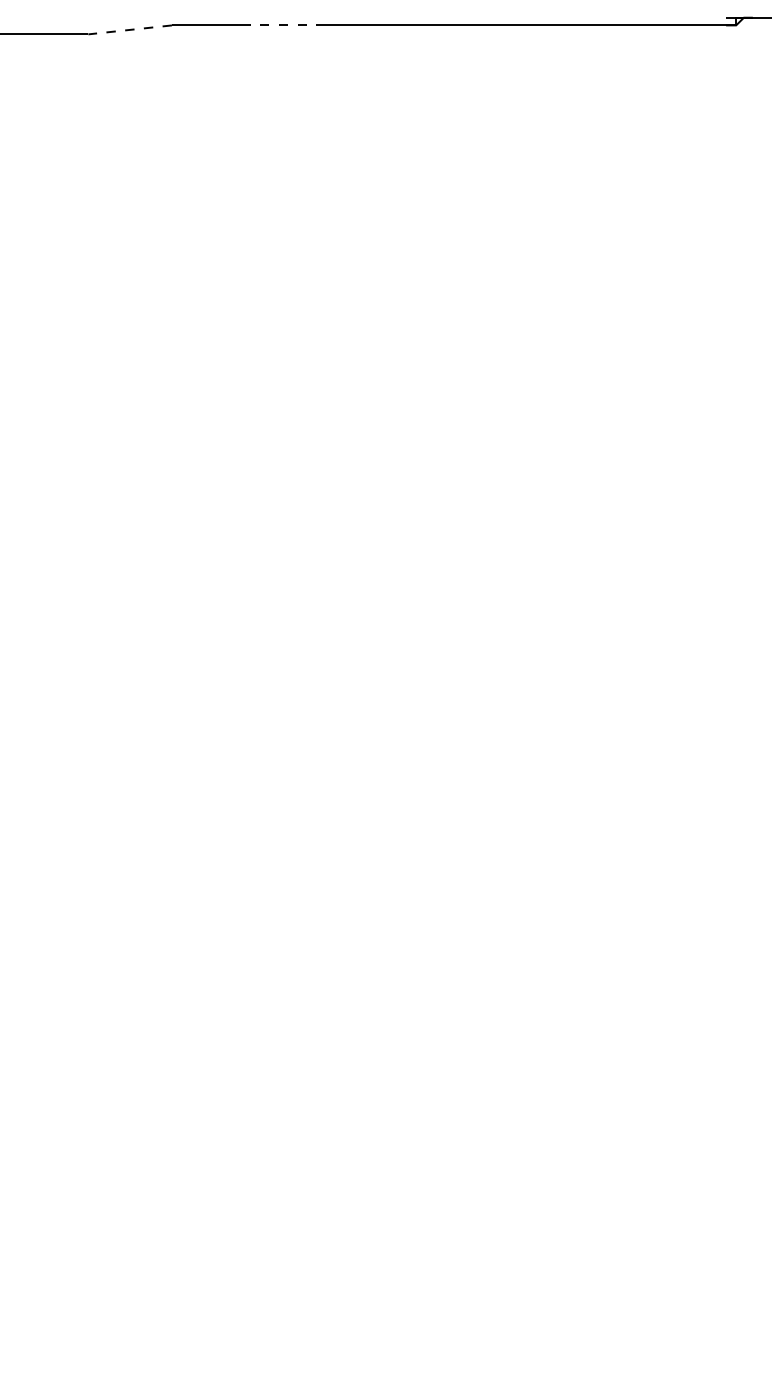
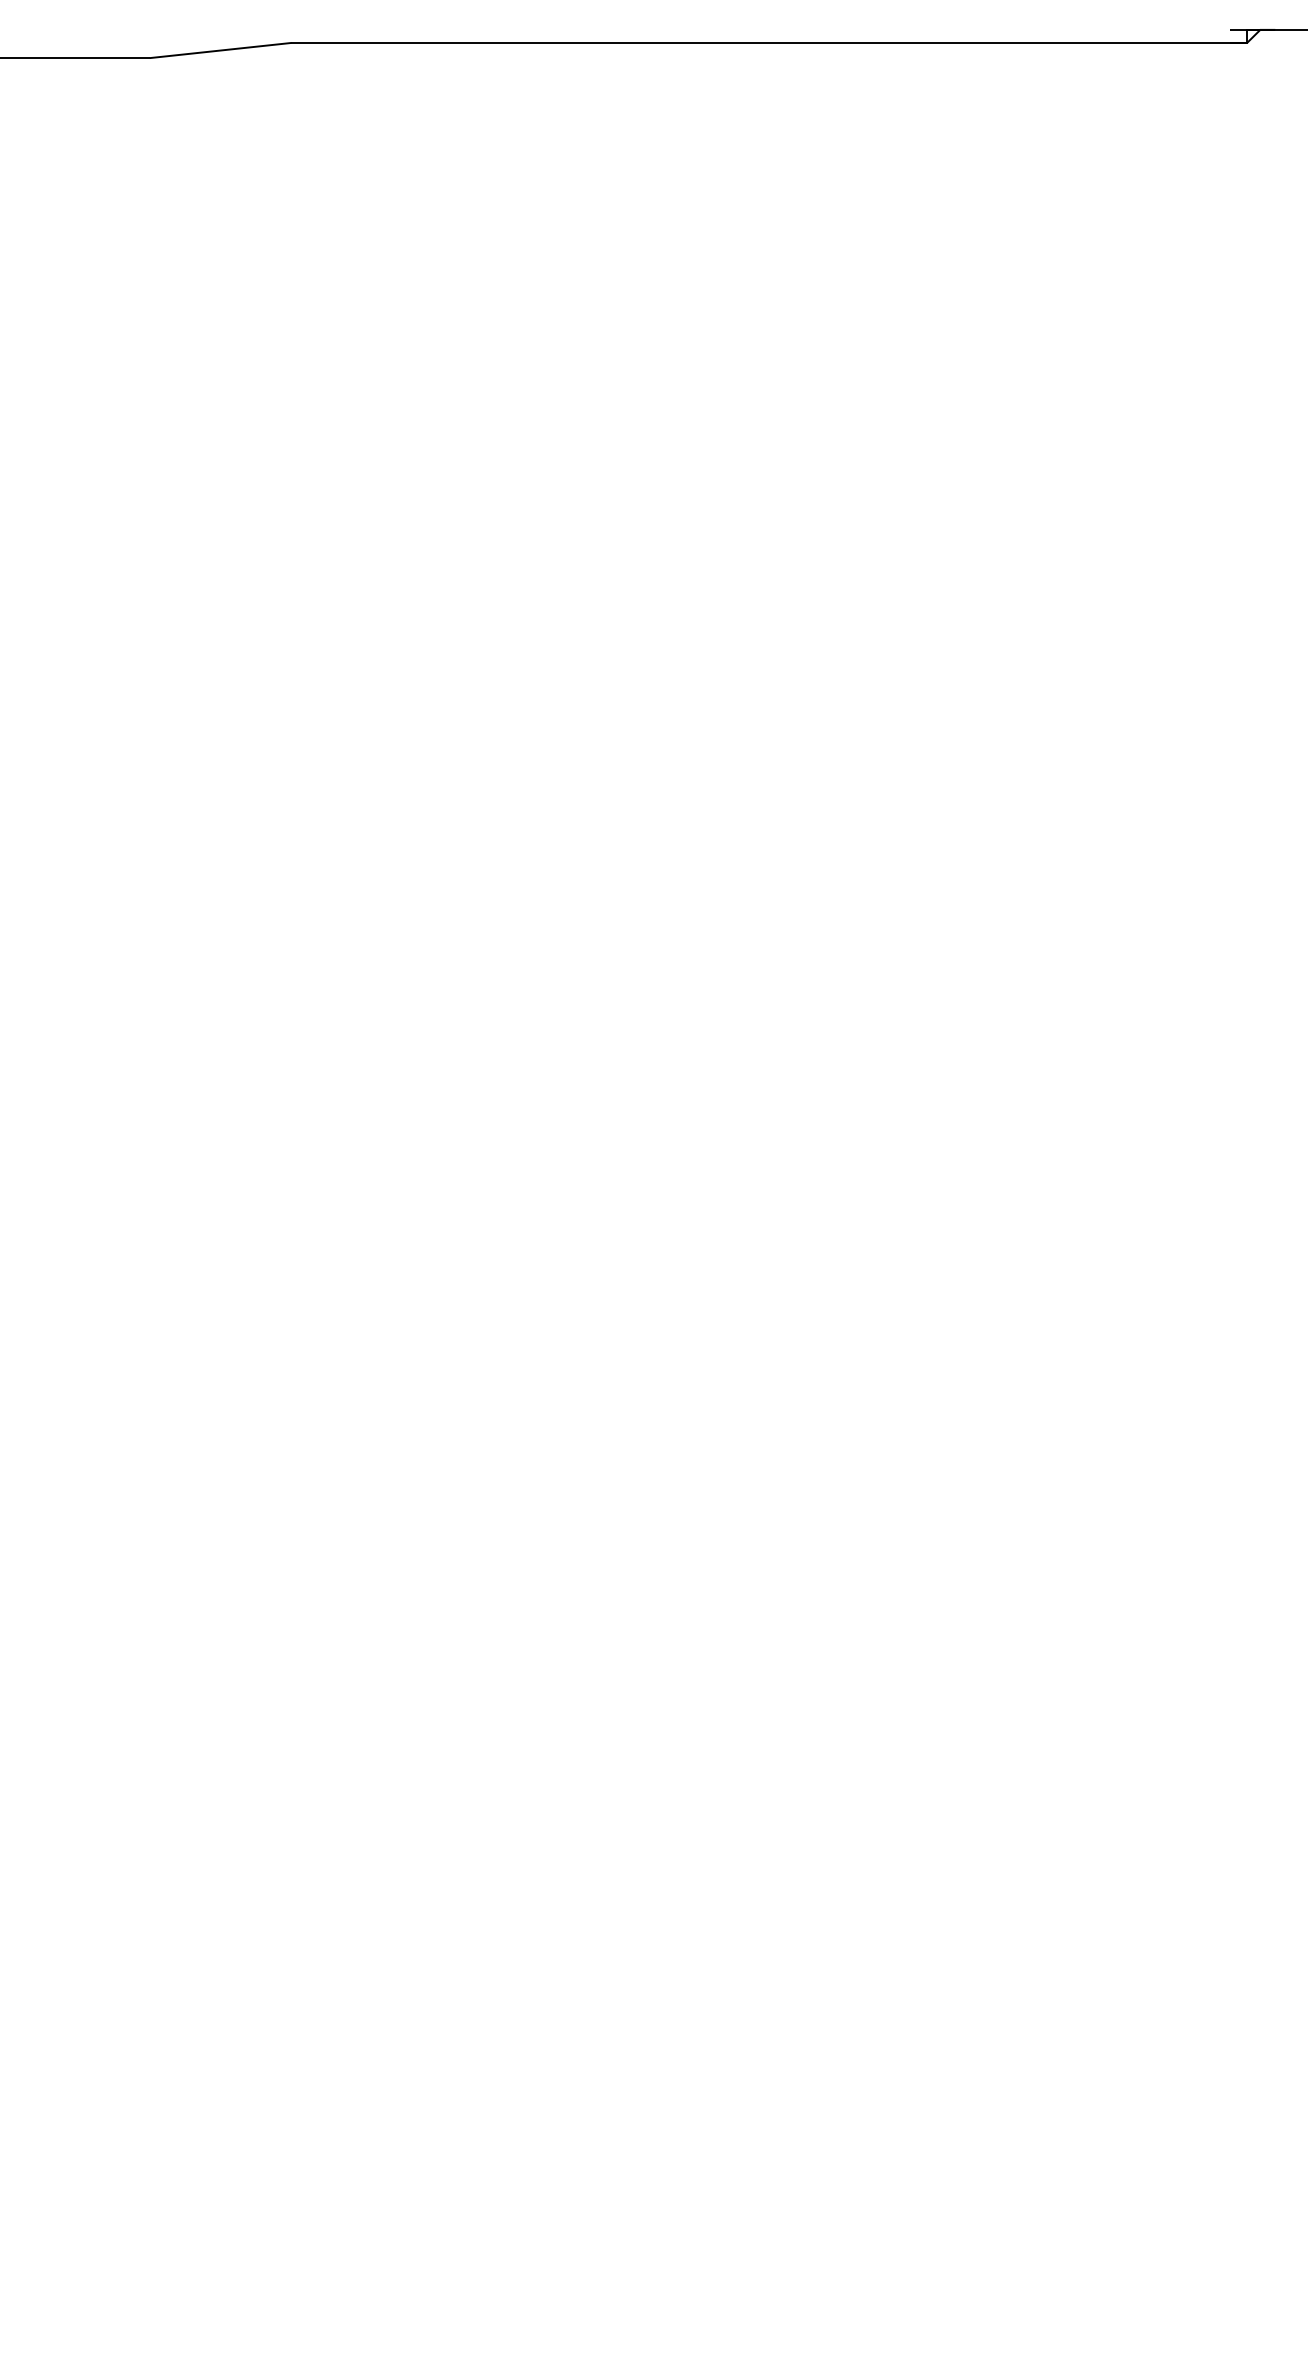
line: (285, 25) -> (483, 43), dashed -> solid
line: (129, 29) -> (219, 49), dashed -> solid

